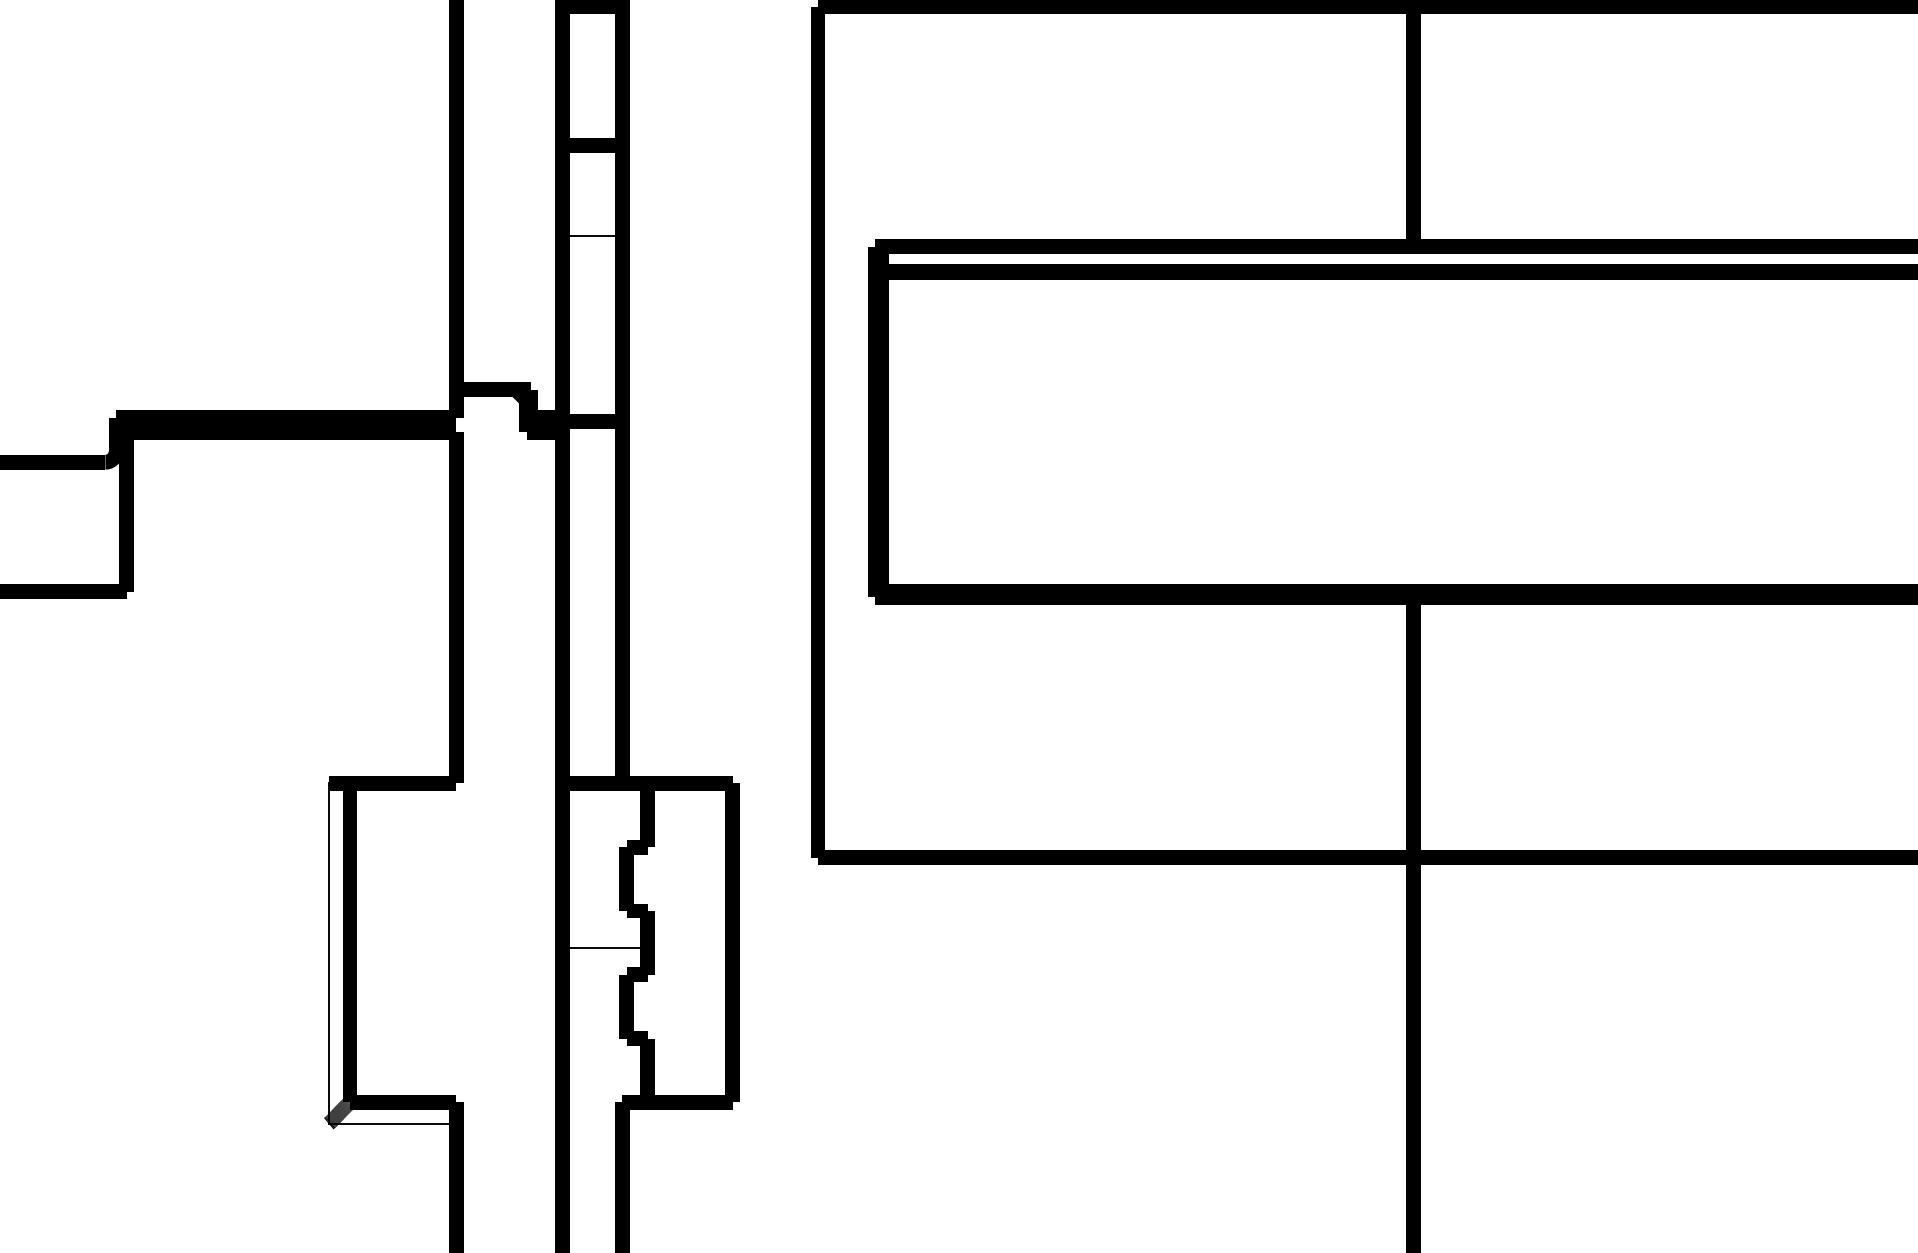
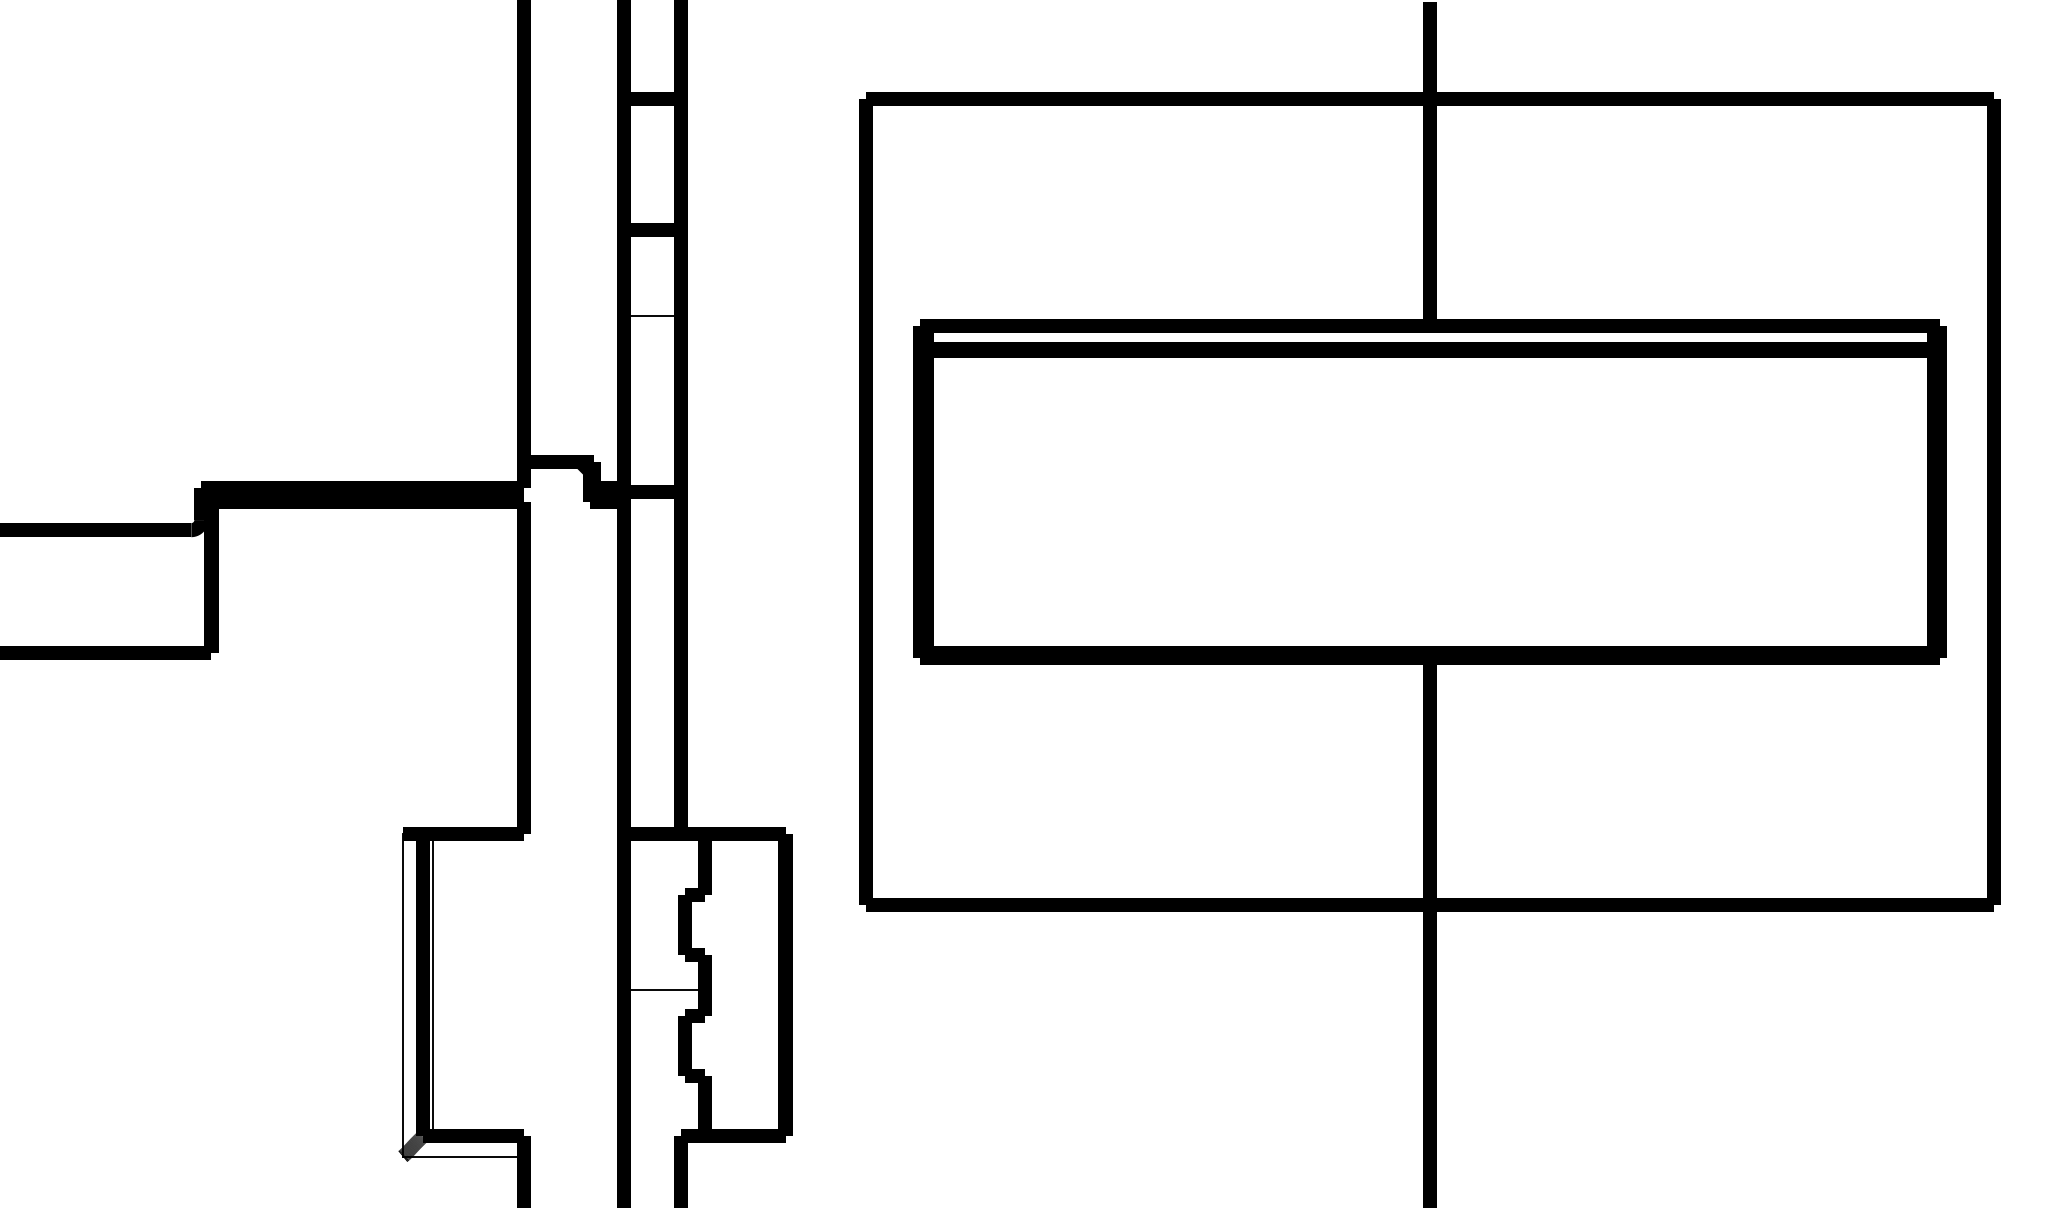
line: (361, 943) -> (433, 985), added

